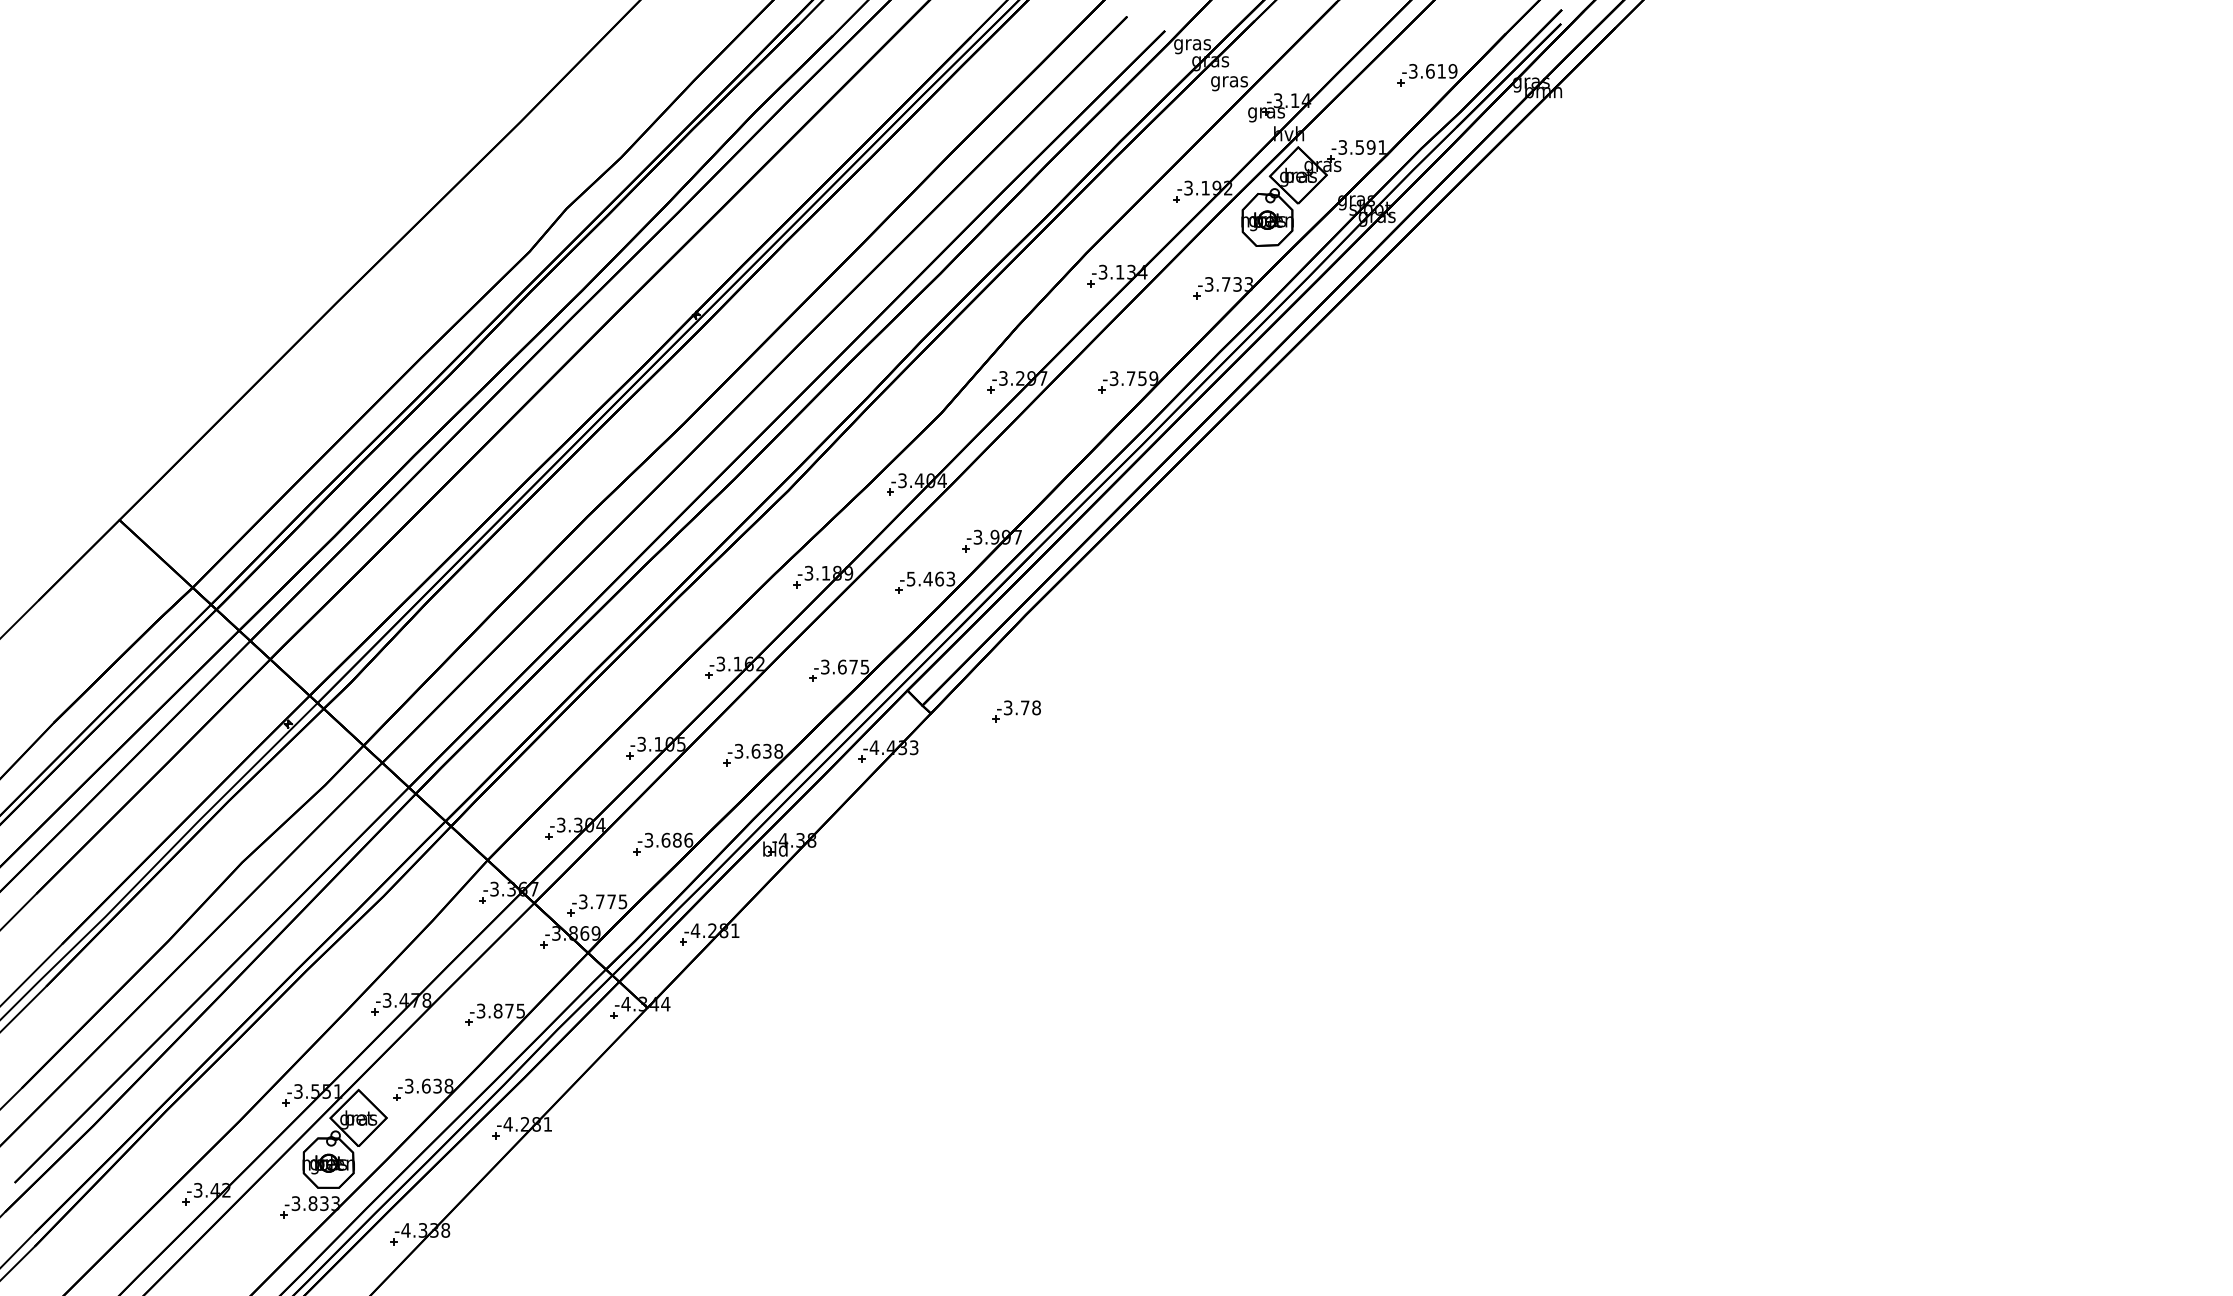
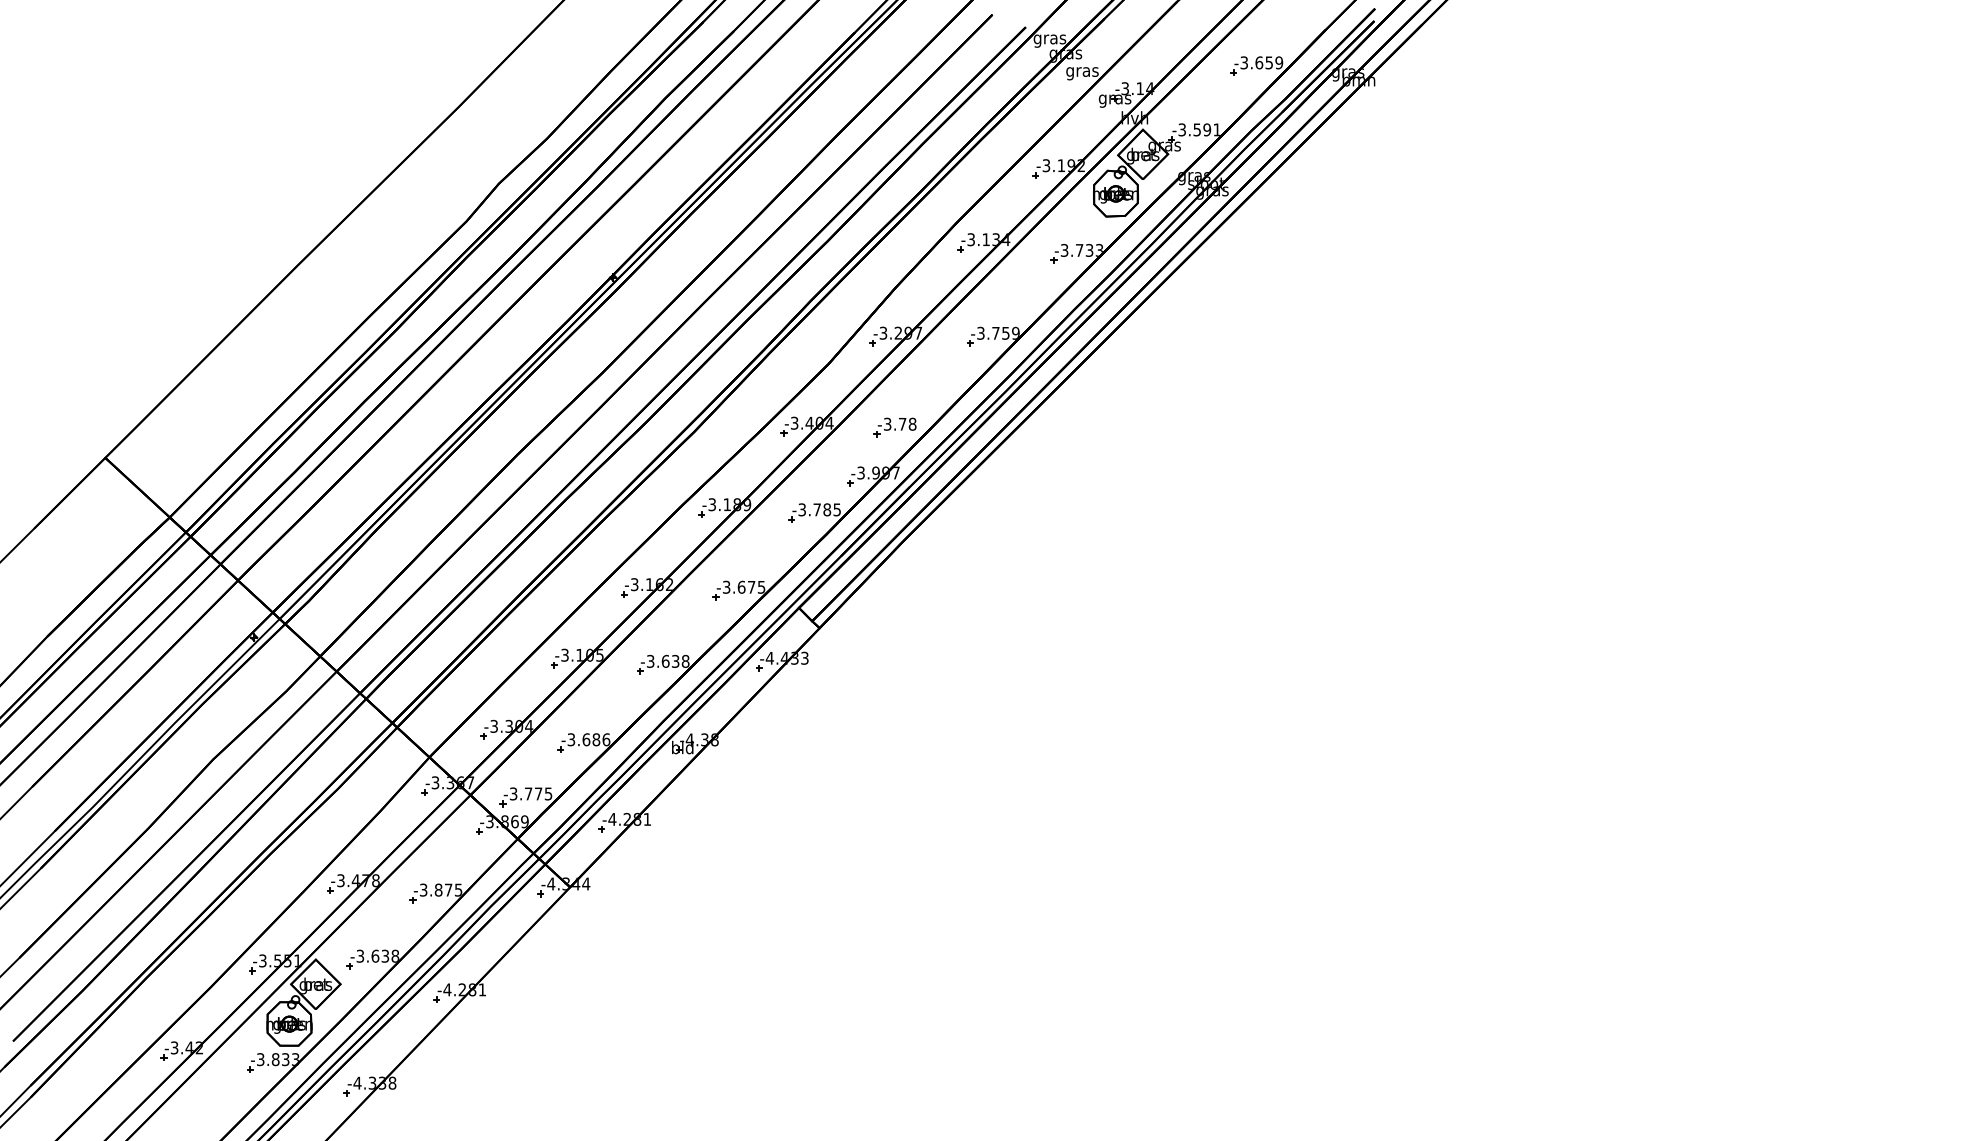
text: (1441, 71) -> (1269, 63), -3.619 -> -3.659
text: (931, 578) -> (820, 509), -5.463 -> -3.785
part: (1016, 711) -> (894, 427), moved

